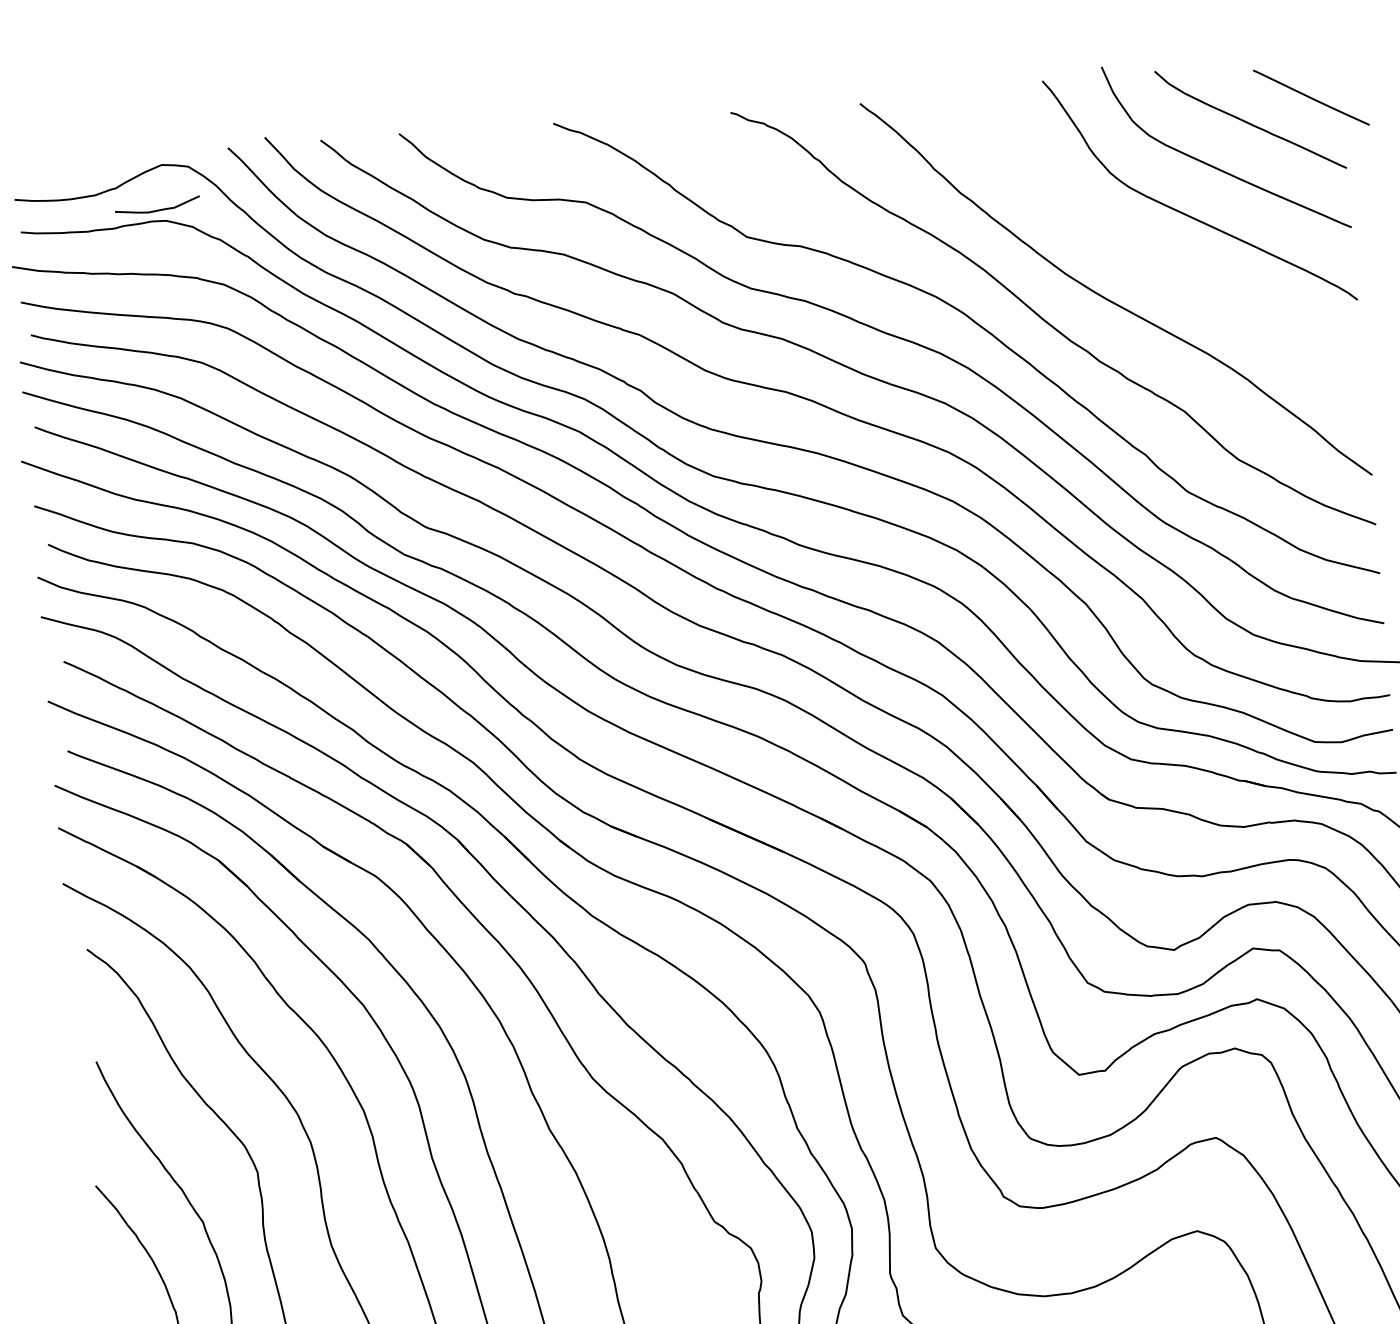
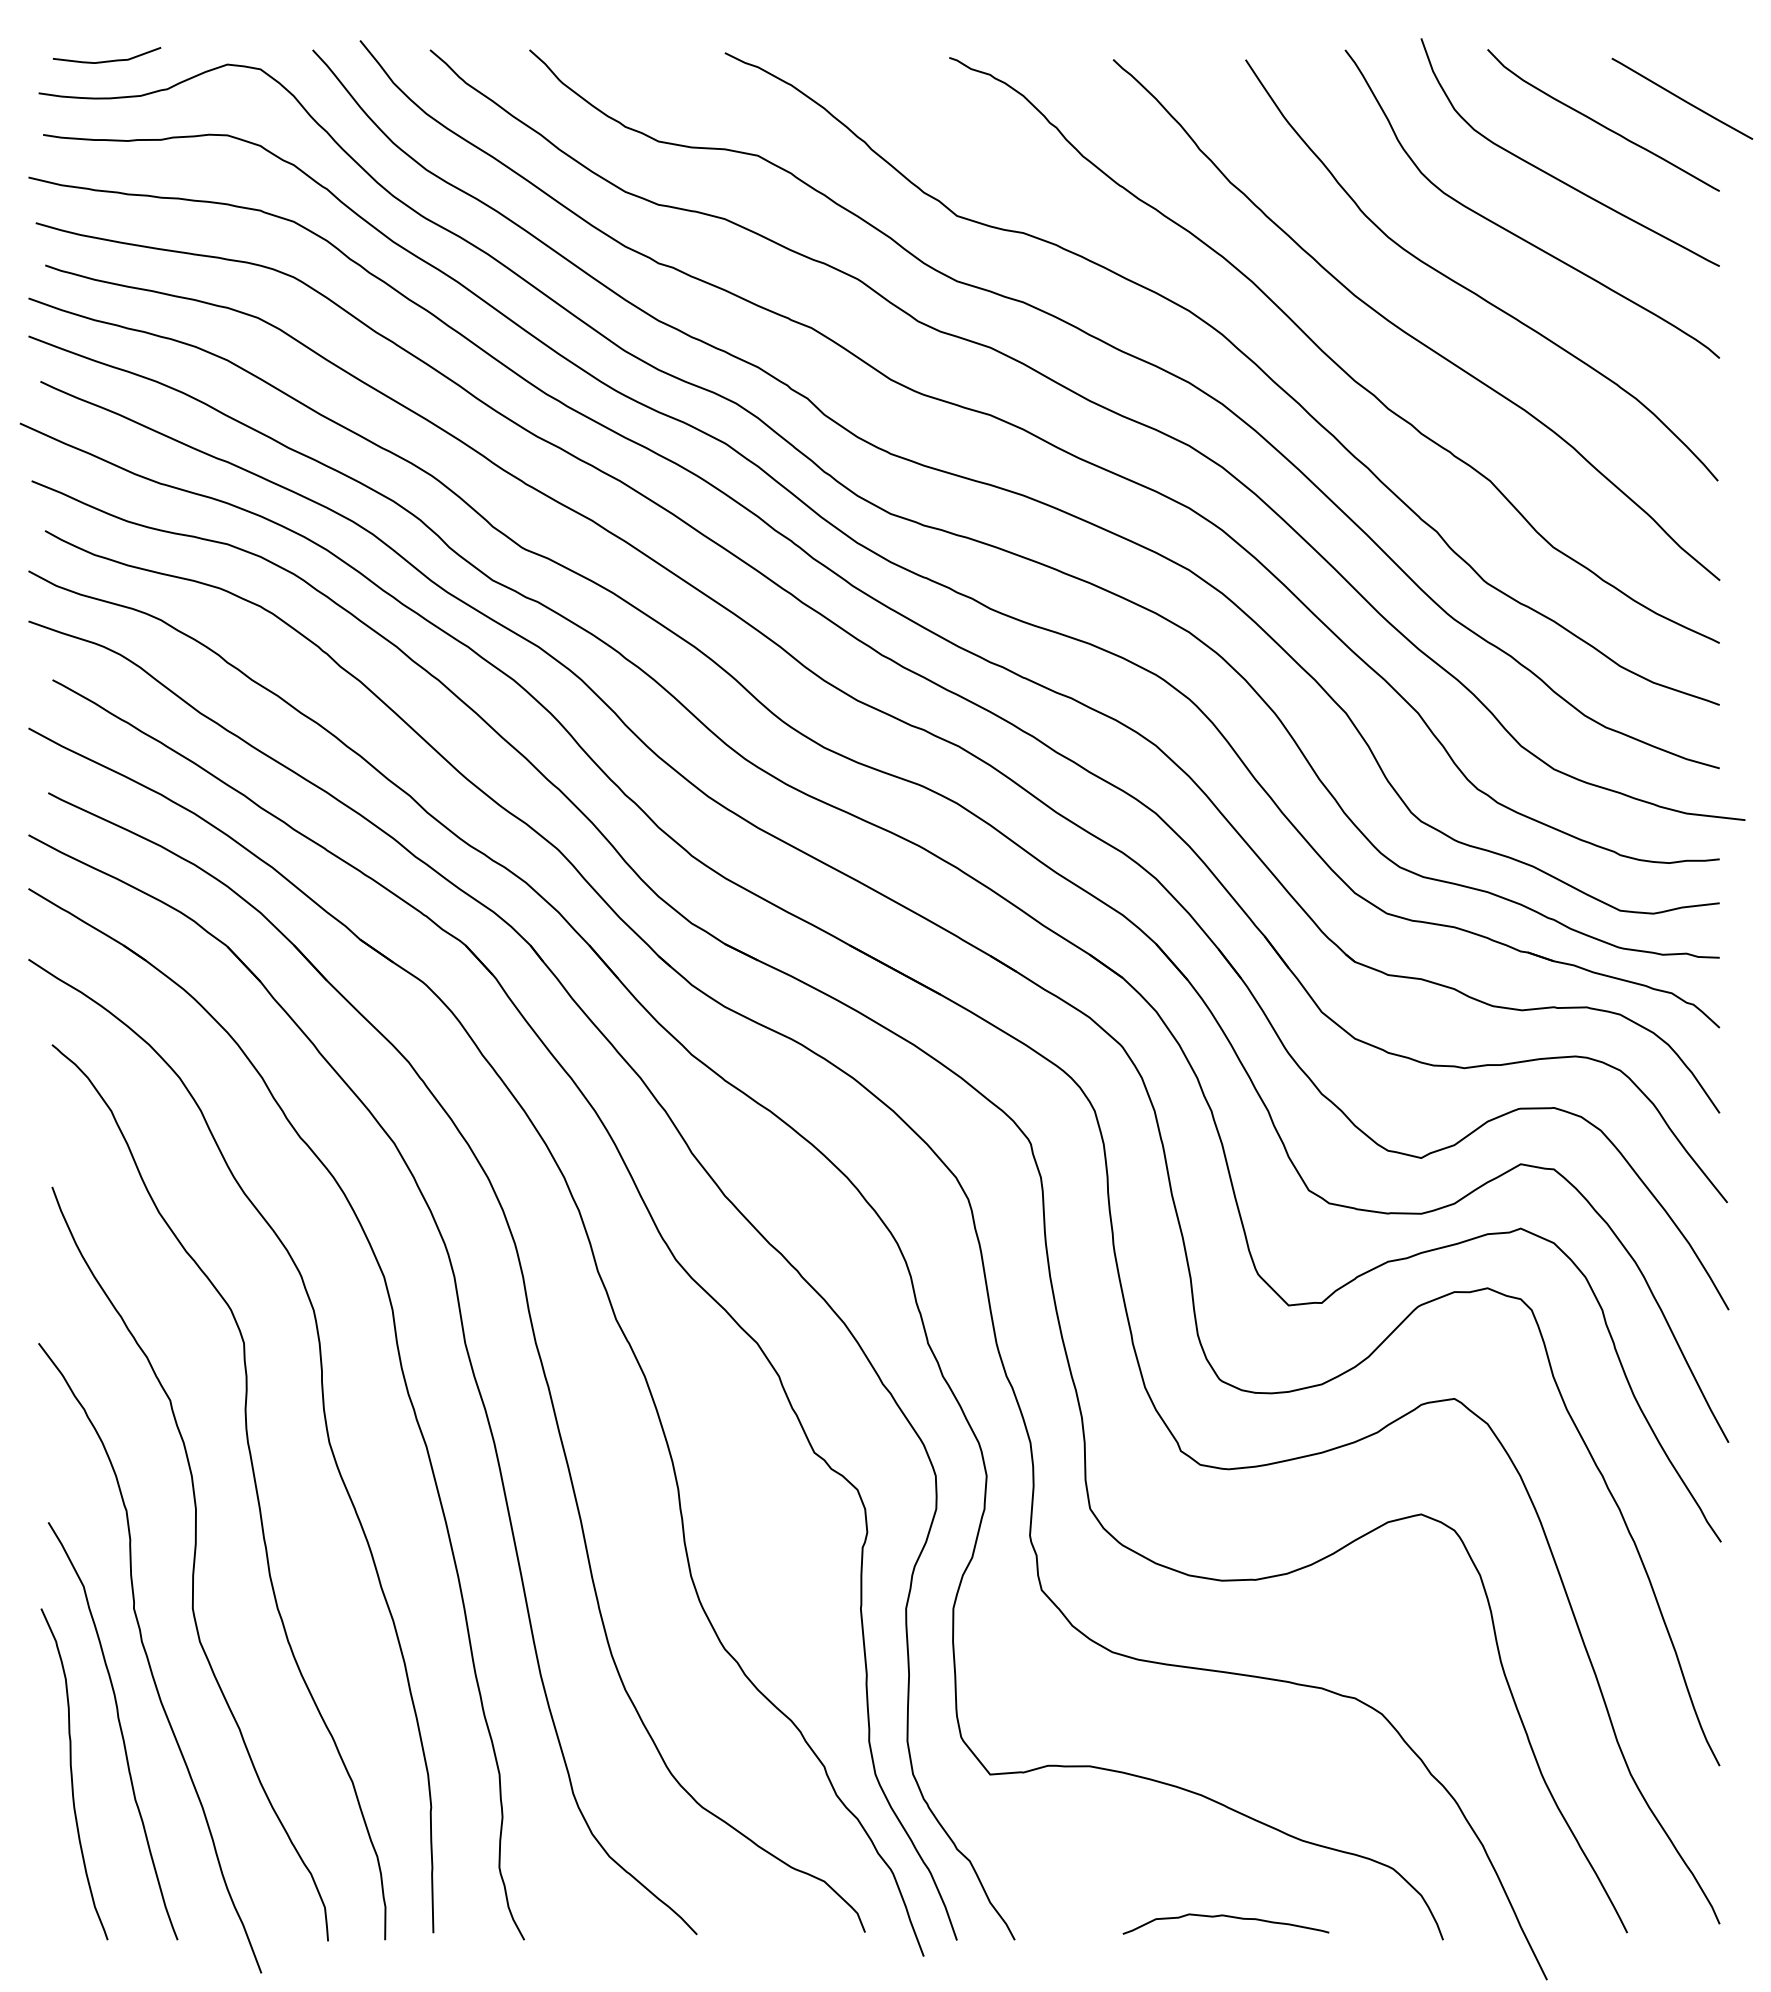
curve: (157, 209) -> (106, 60), moved
curve: (1156, 261) -> (1470, 289), added

